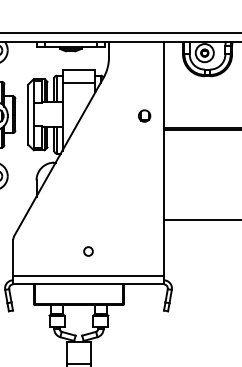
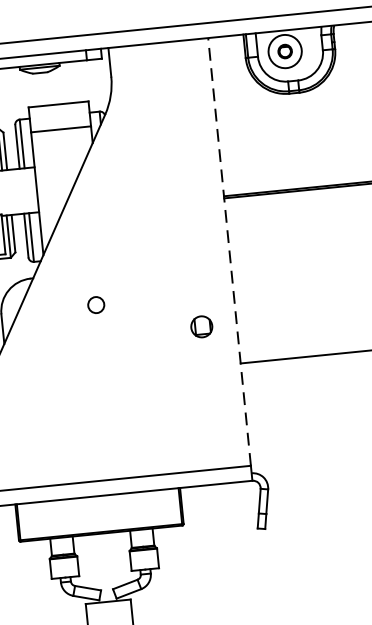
circle: (144, 115) -> (201, 325), moved
line: (163, 158) -> (229, 251), solid -> dashed
circle: (88, 251) -> (96, 305), moved

